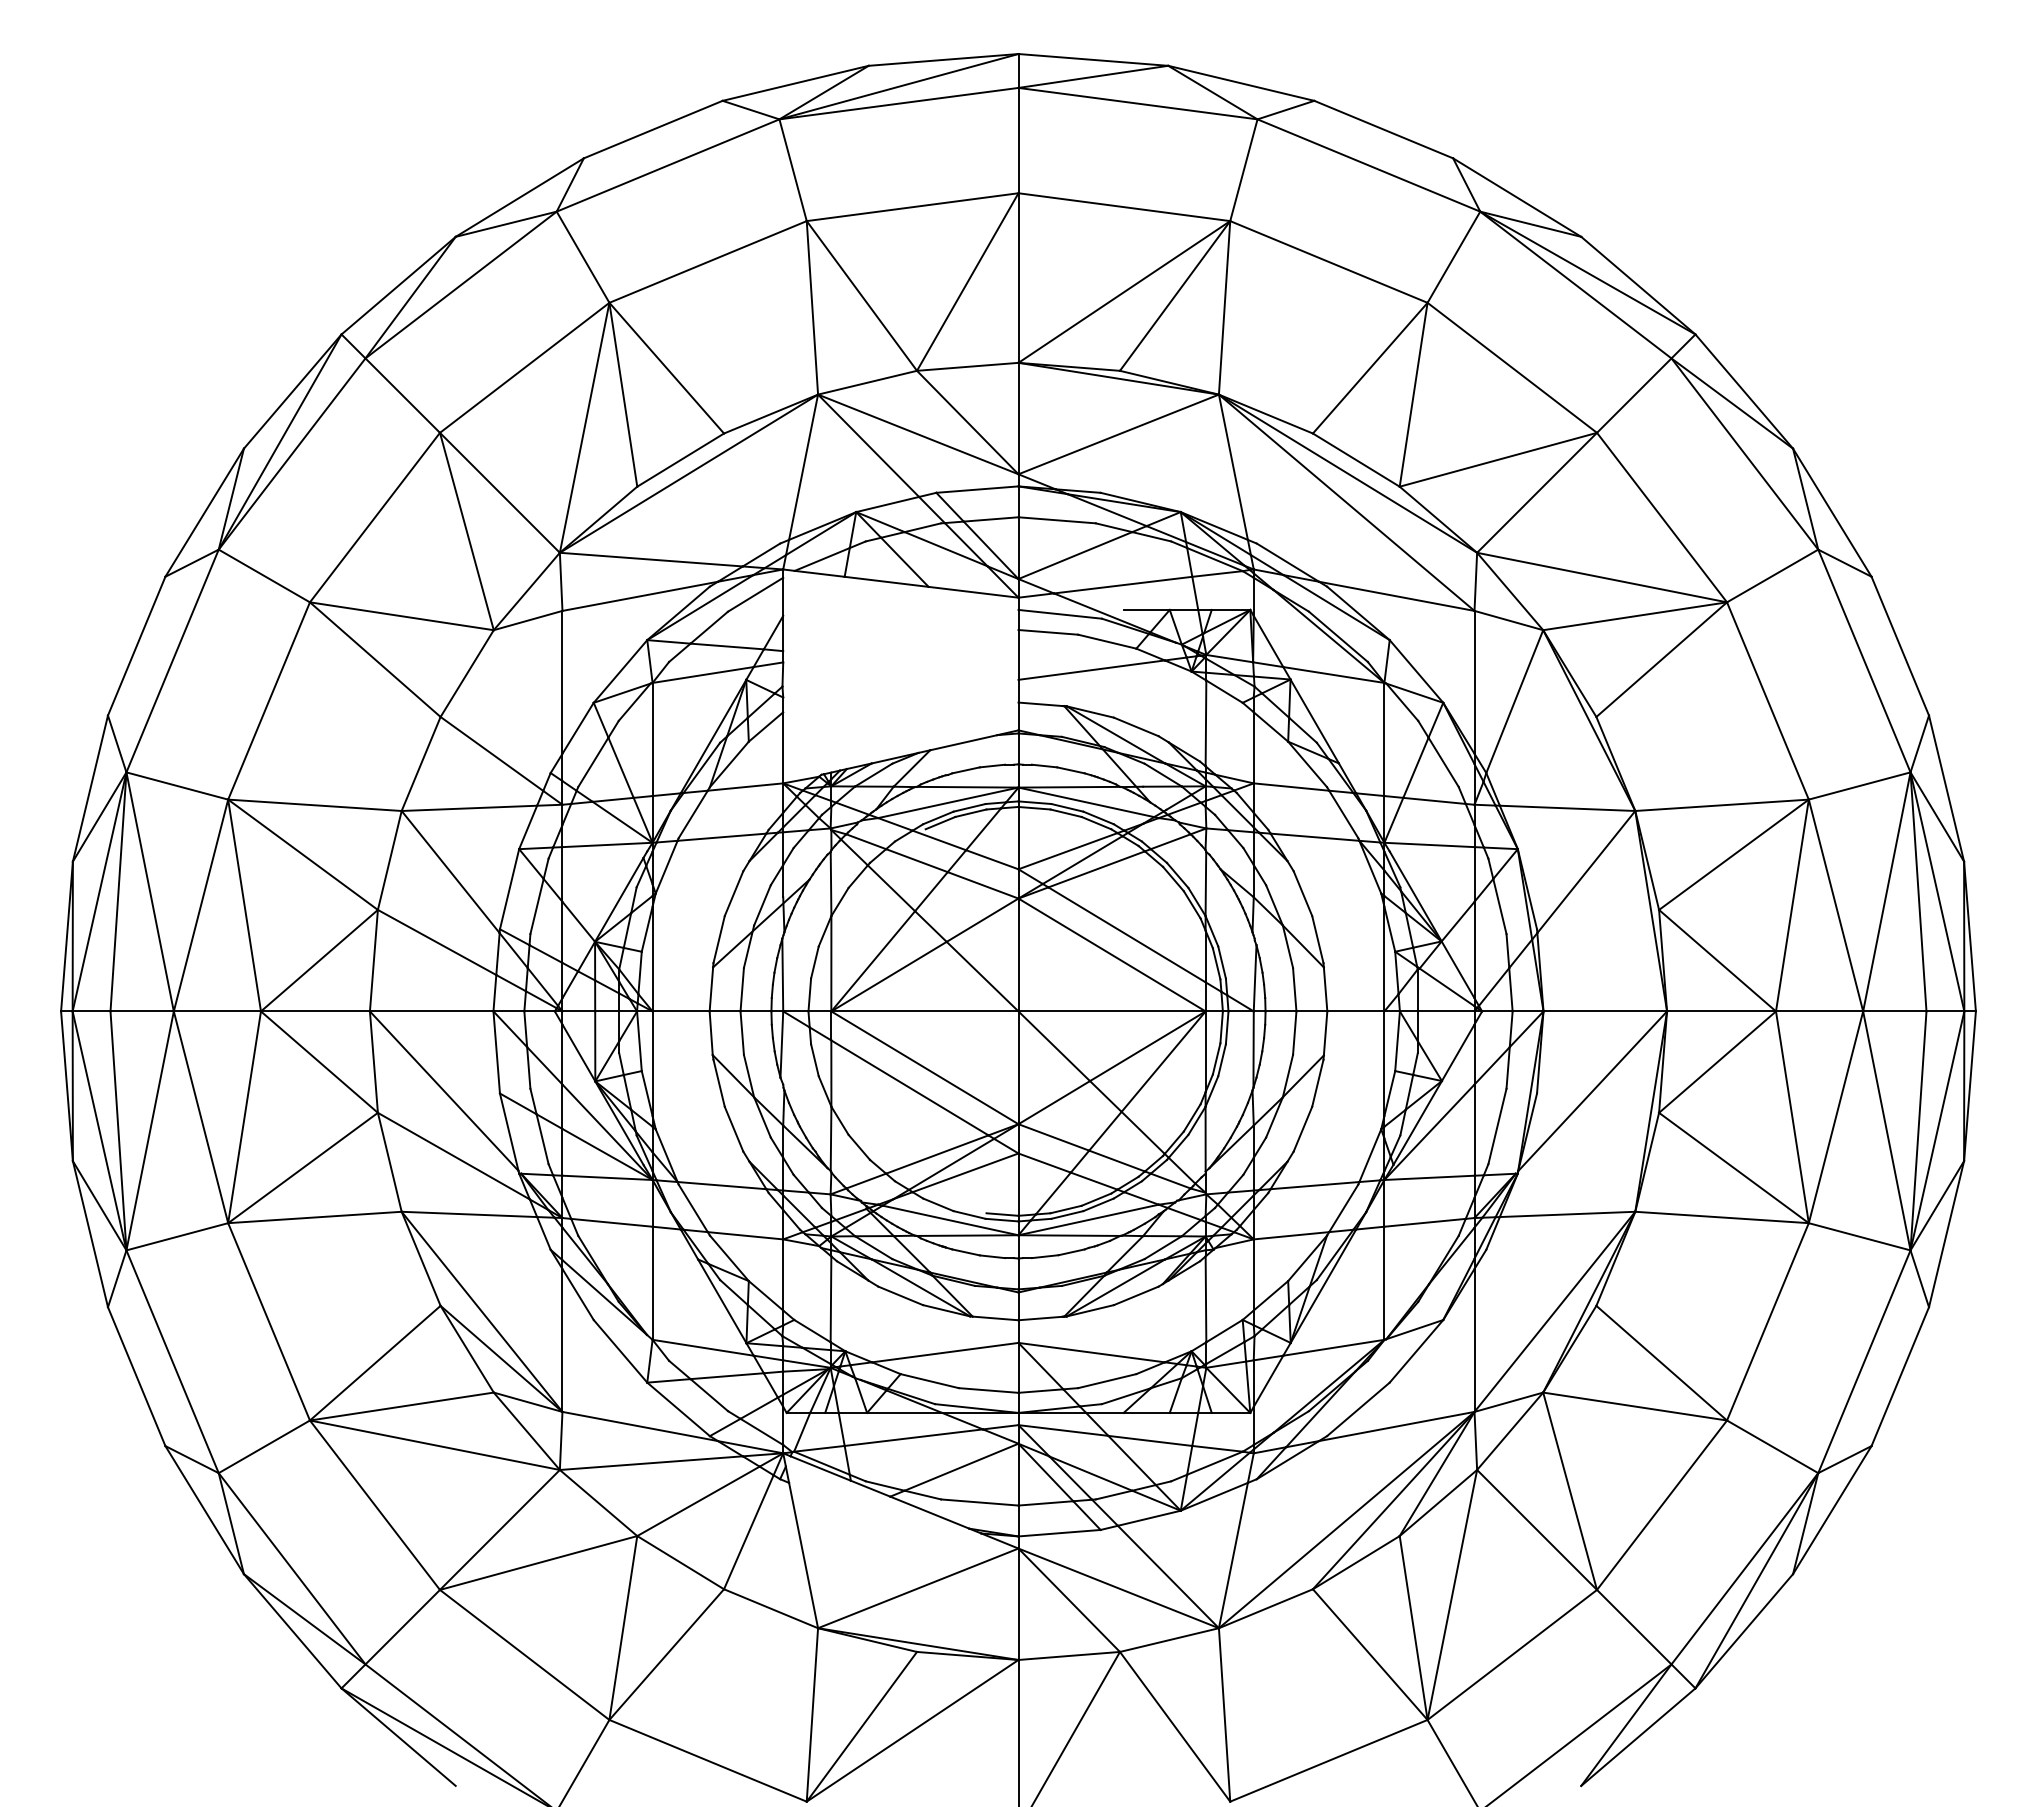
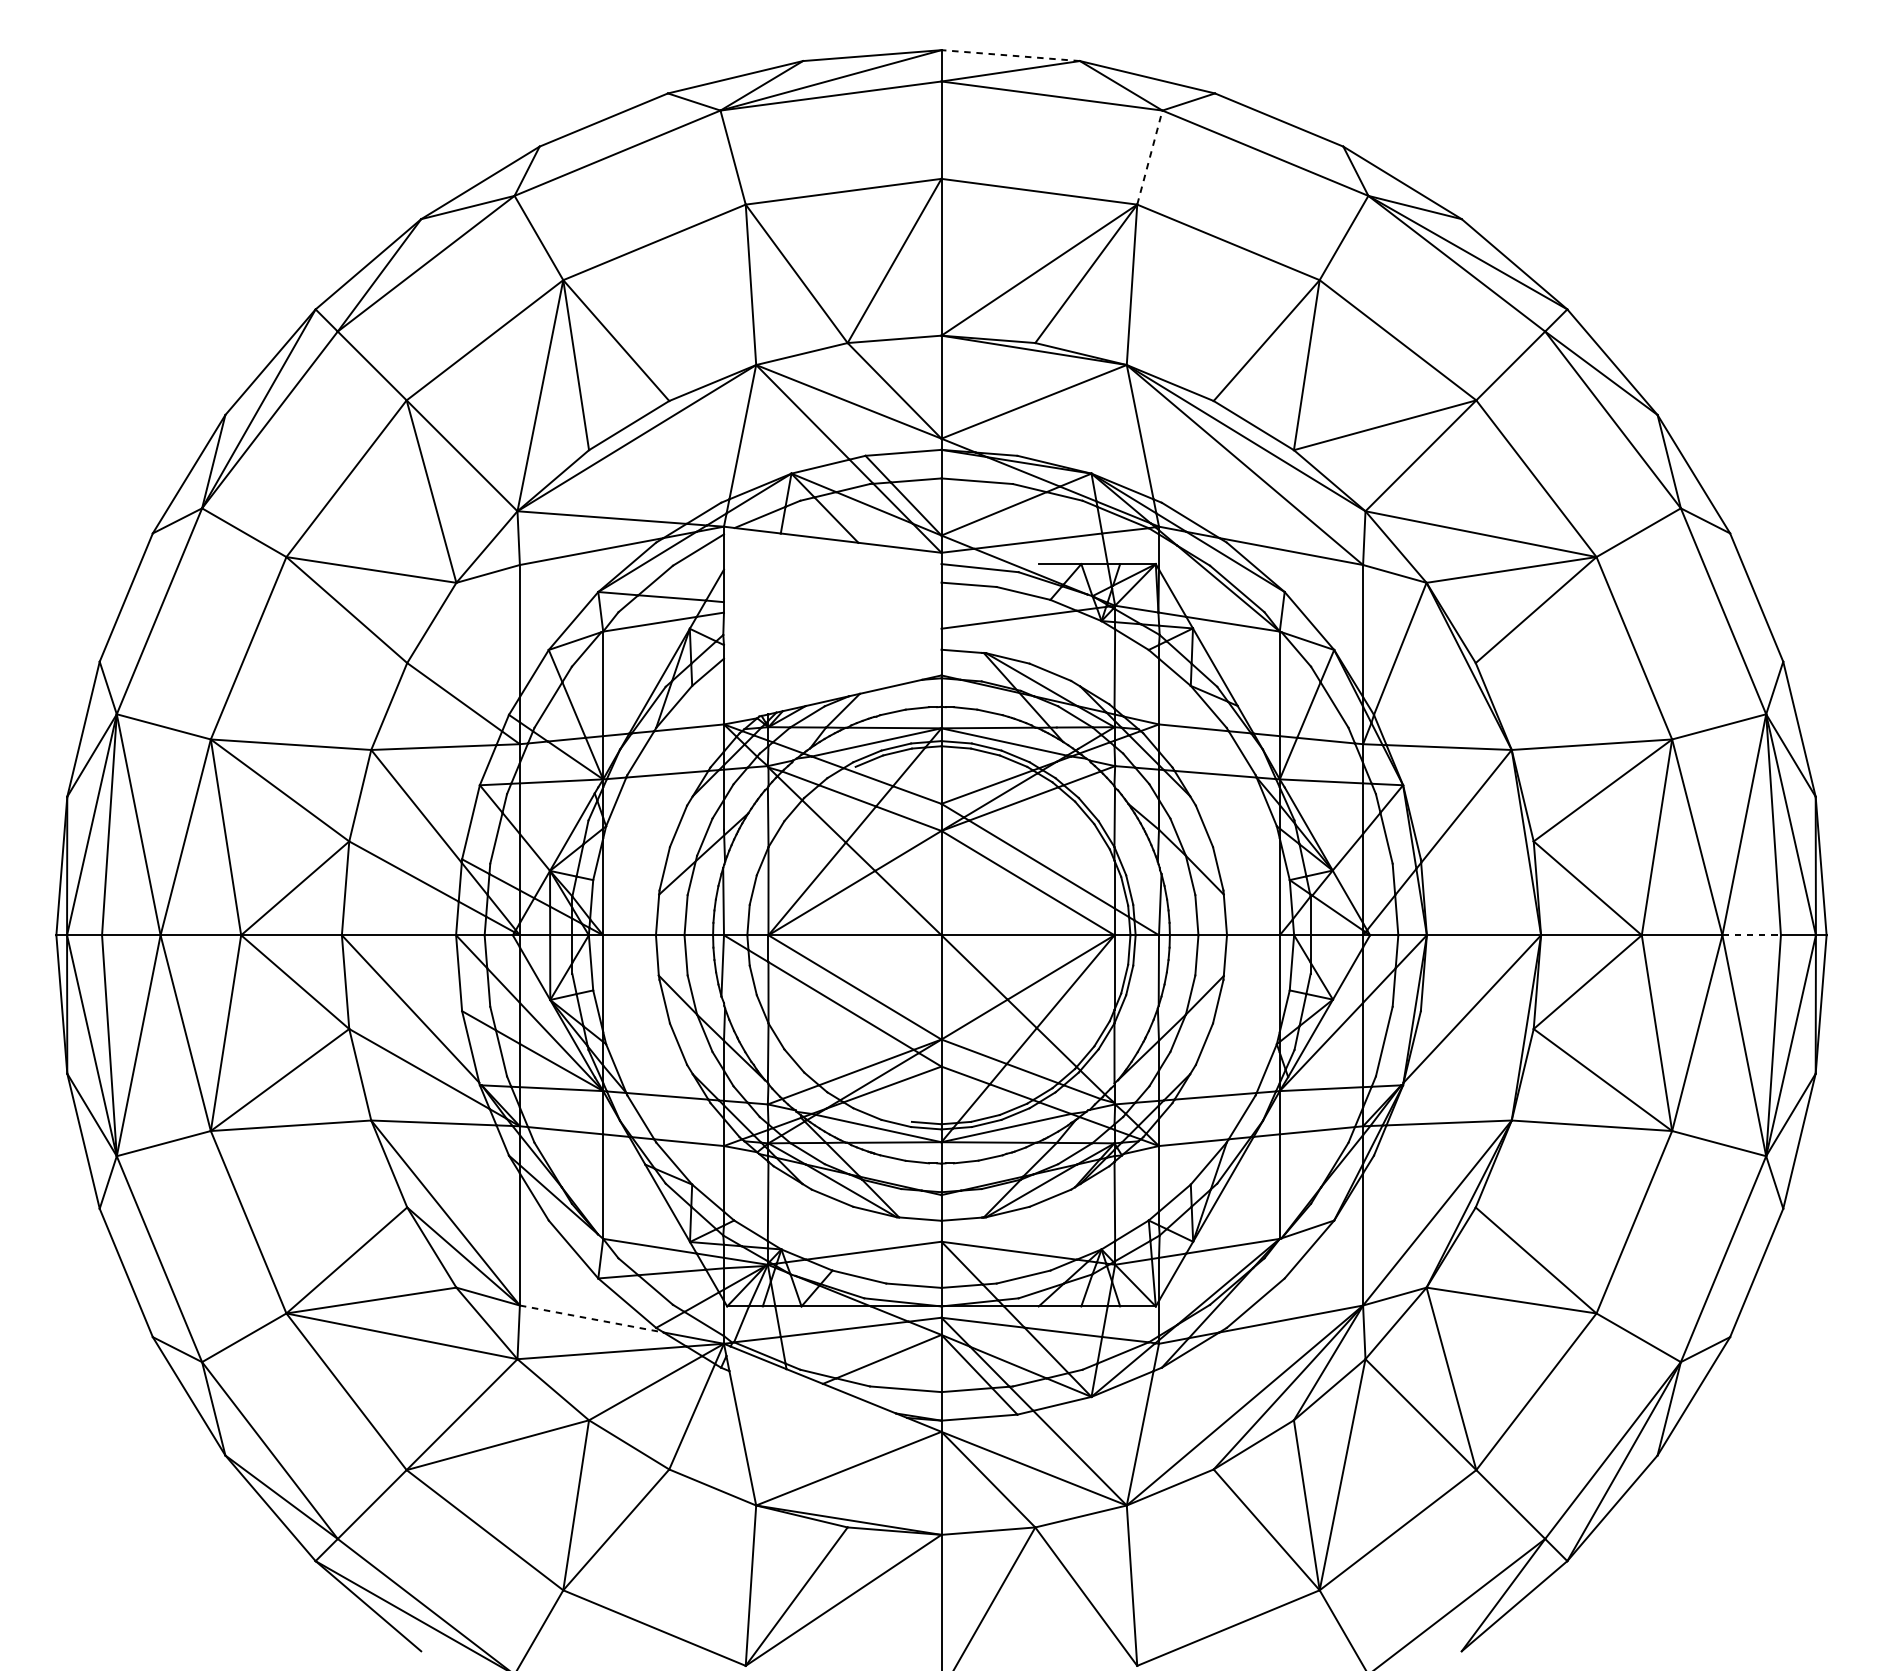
line: (1092, 59) -> (1009, 55), solid -> dashed
line: (1243, 170) -> (1149, 157), solid -> dashed
line: (1894, 1011) -> (1751, 935), solid -> dashed
line: (640, 1426) -> (592, 1319), solid -> dashed

